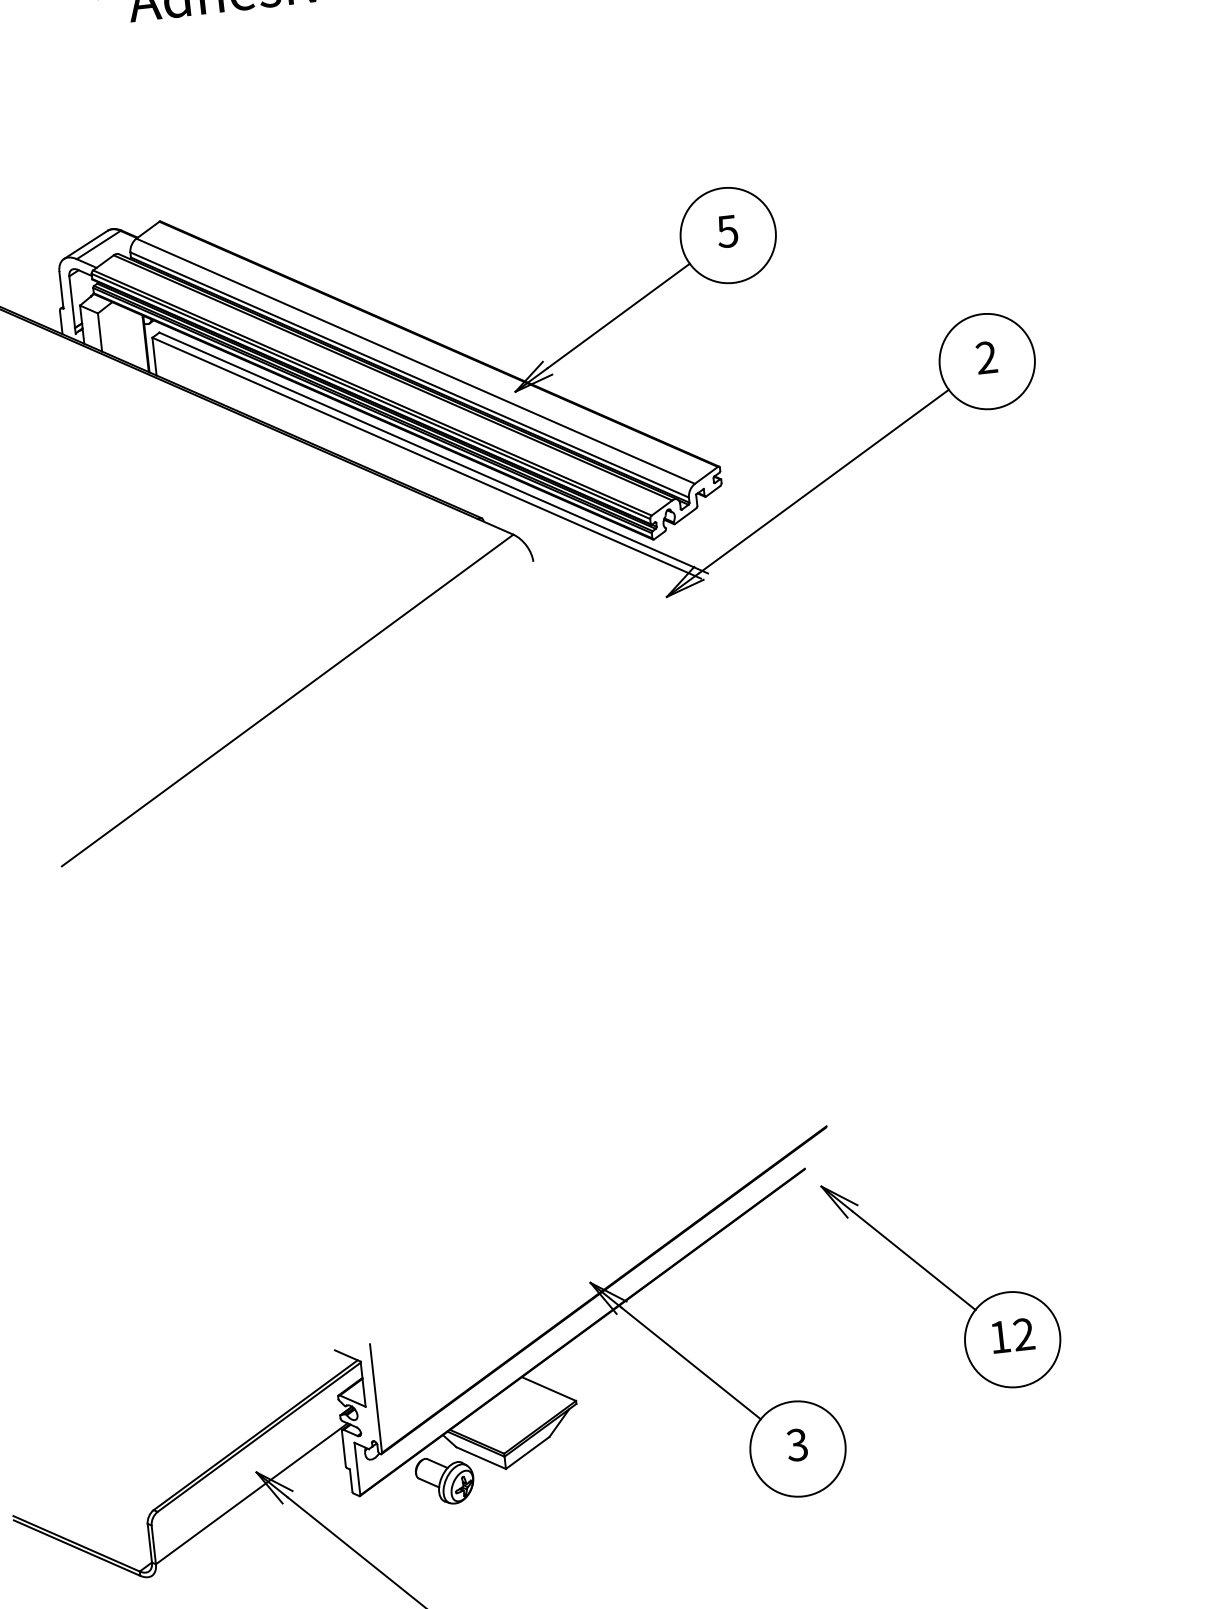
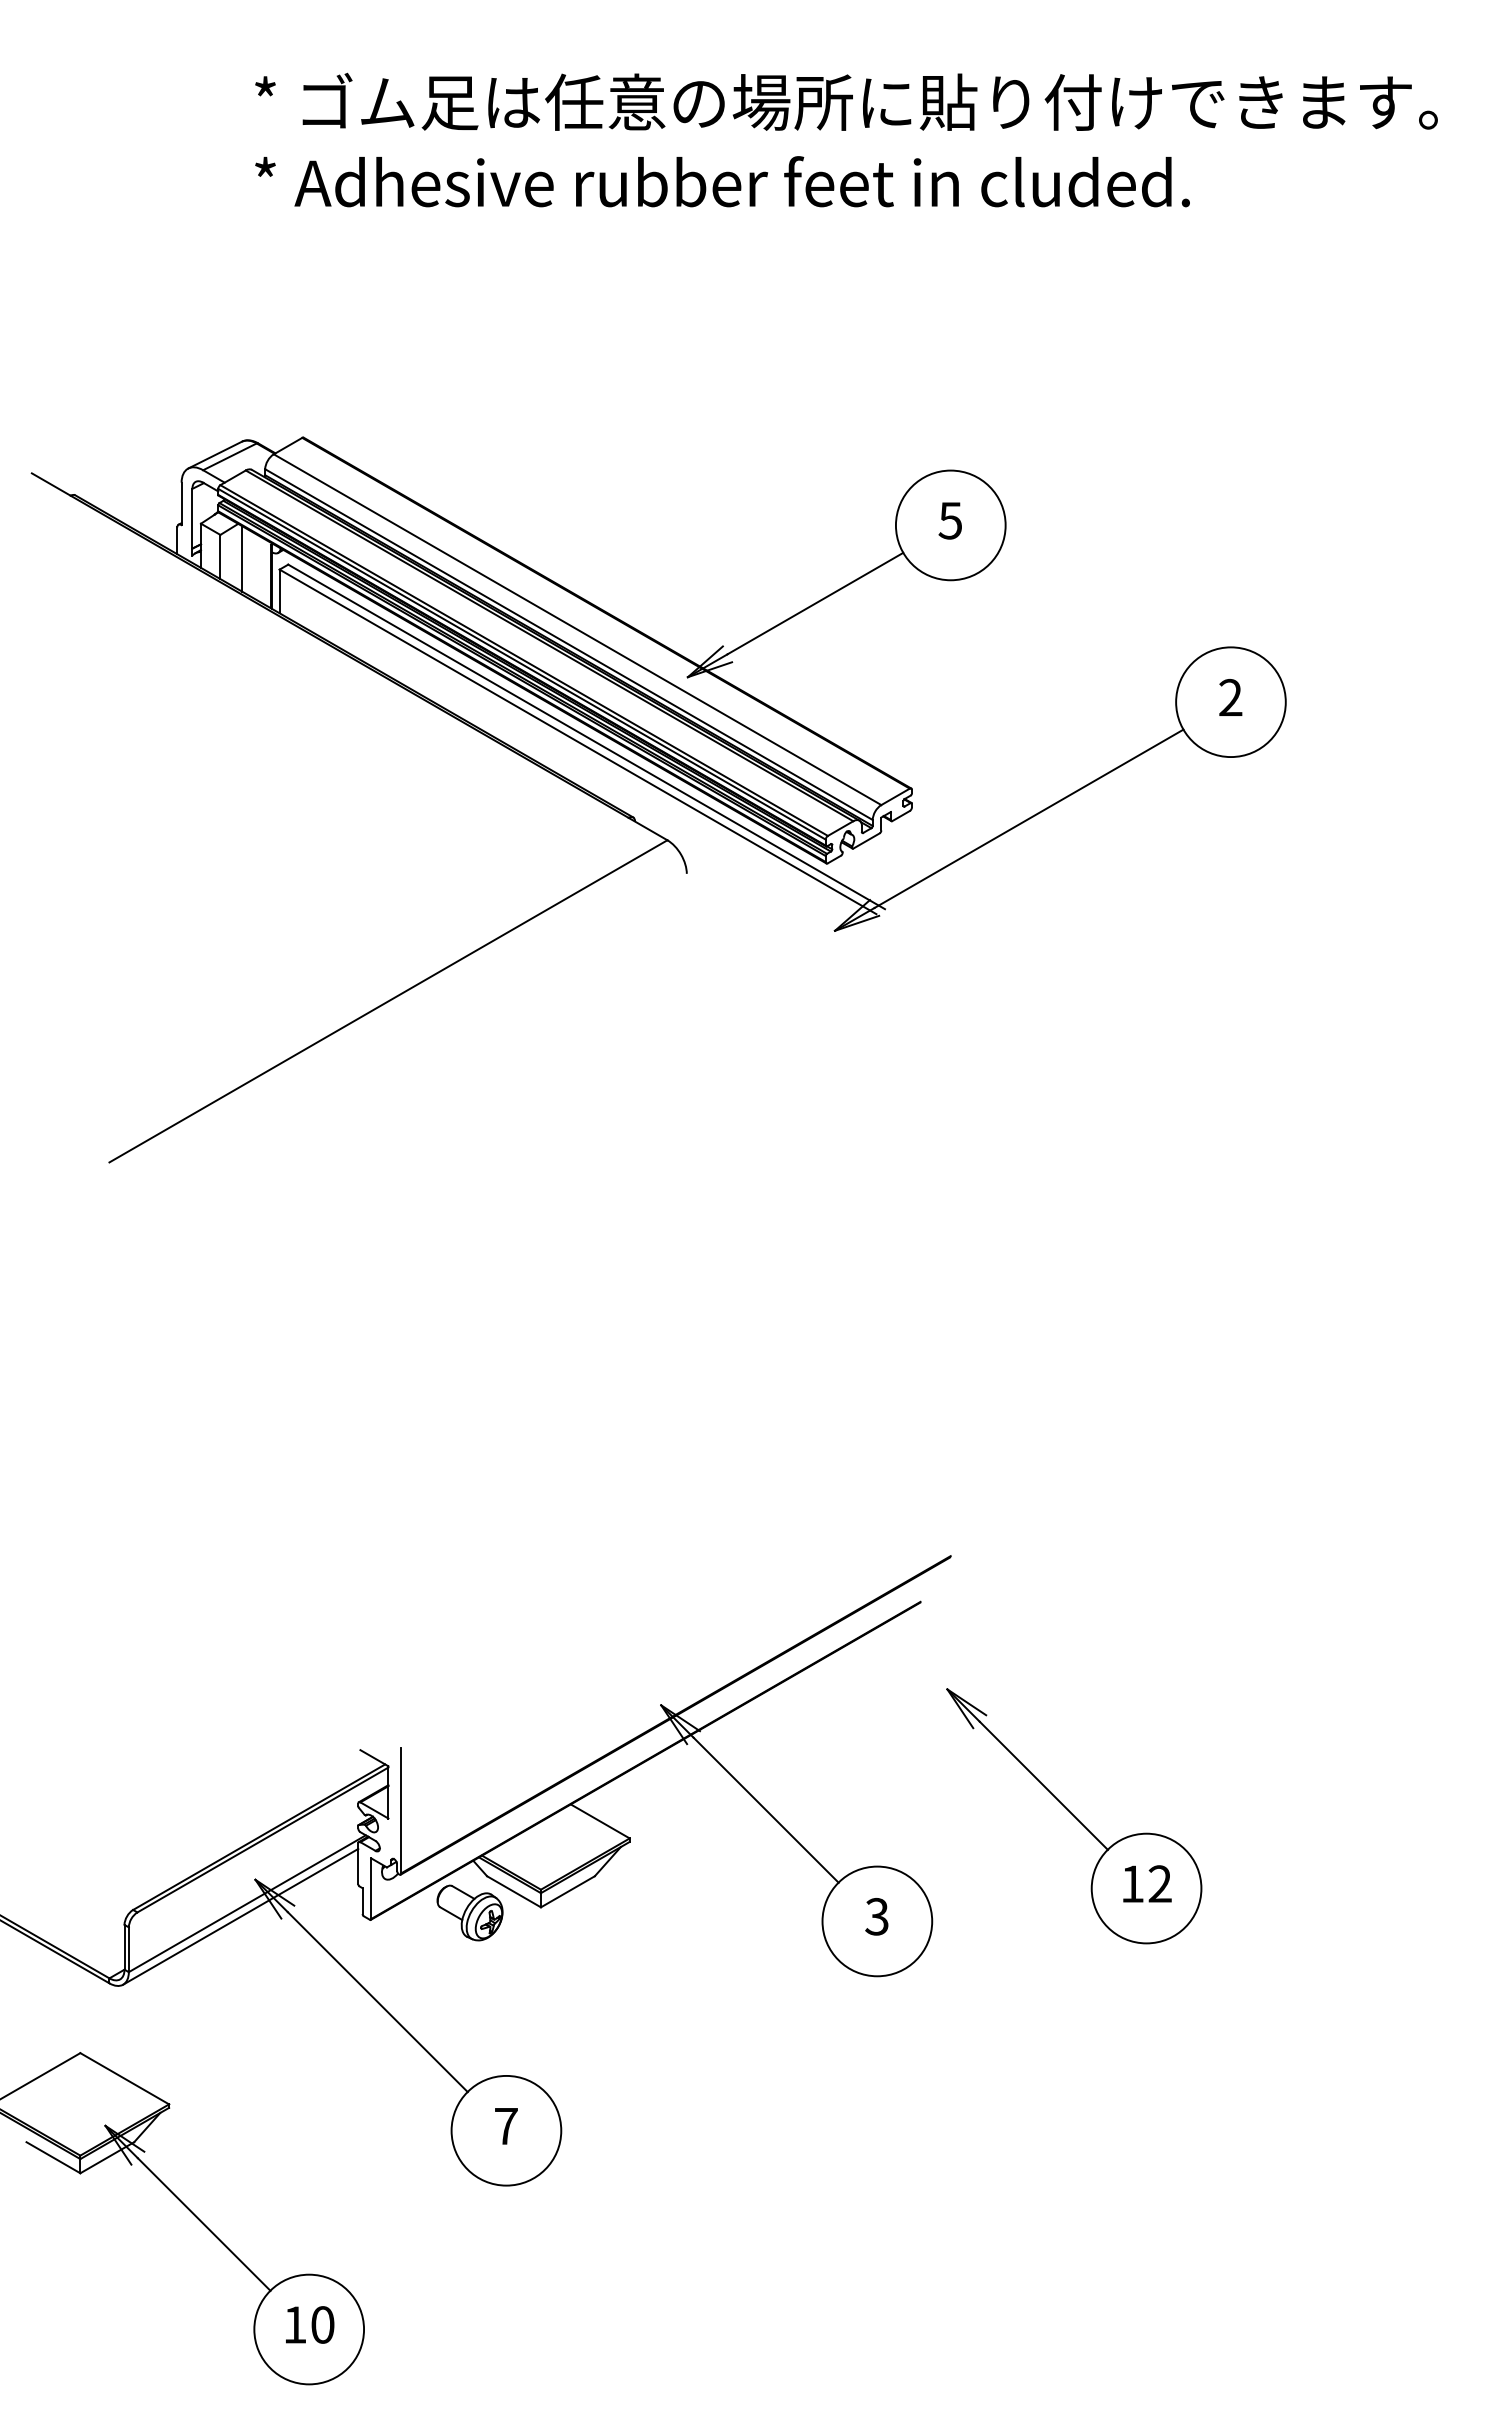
line: (118, 331) -> (241, 558), added
part: (943, 1284) -> (1074, 1816), moved
line: (247, 1505) -> (240, 1916), added

